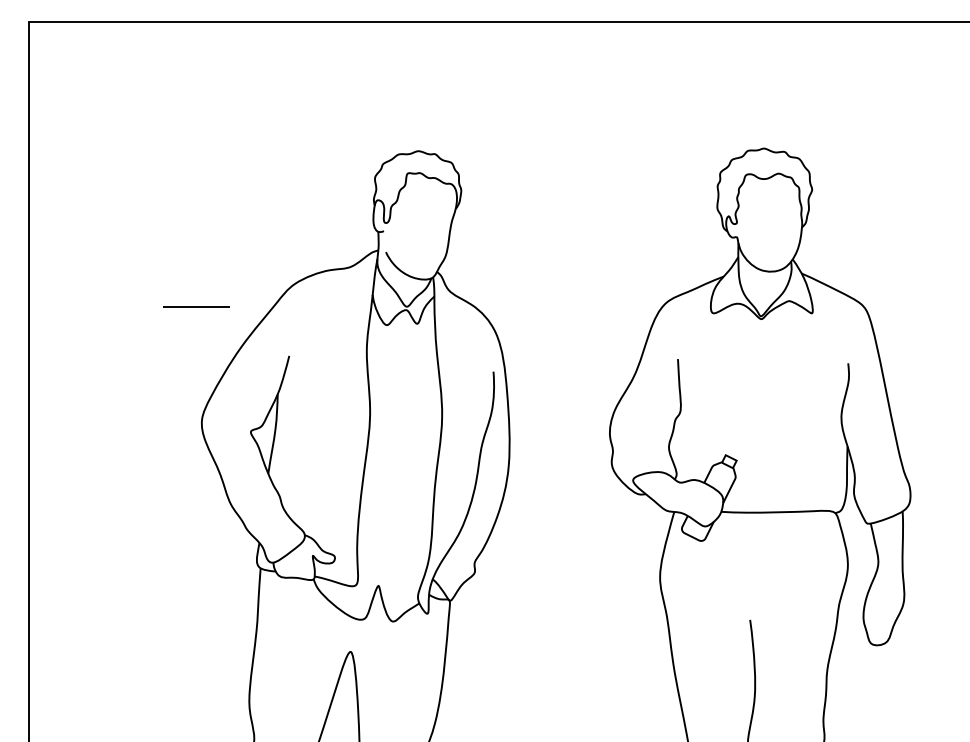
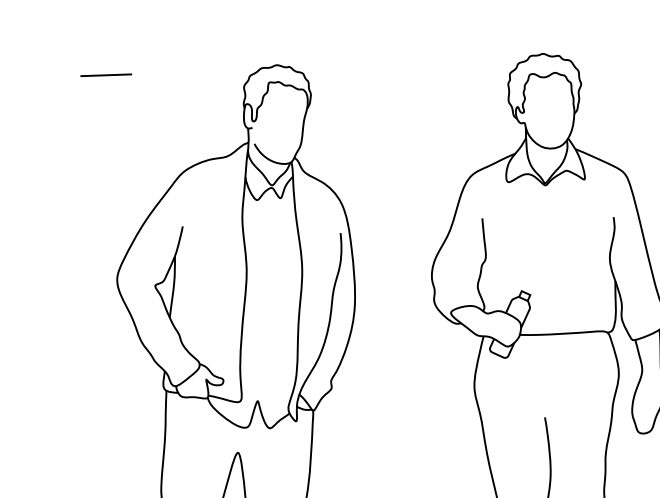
line: (196, 306) -> (105, 75), moved

